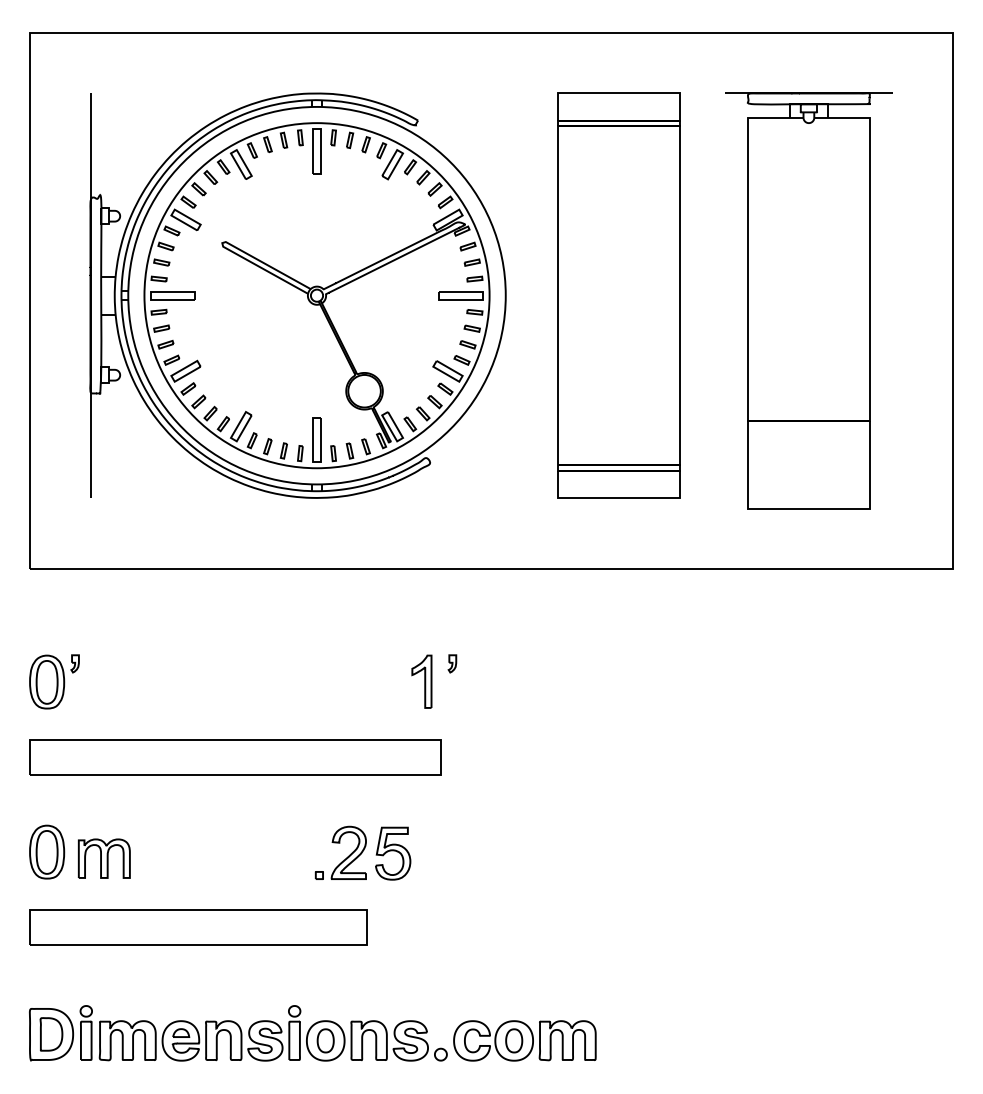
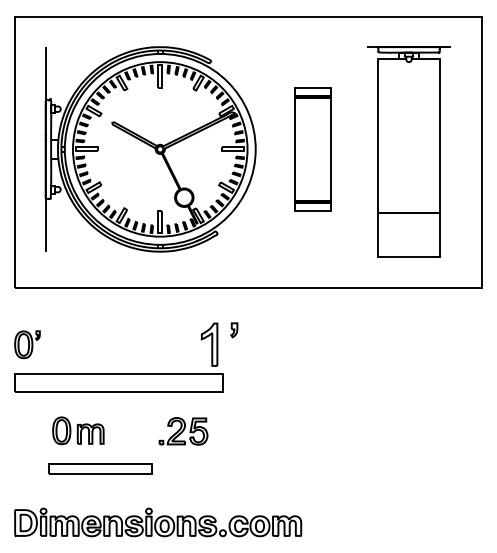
part: (618, 295) -> (312, 149), size x0.6
part: (434, 681) -> (219, 344), size x1.6
part: (80, 851) -> (78, 430), moved
part: (198, 926) -> (100, 468), size x0.6

